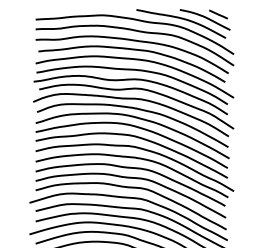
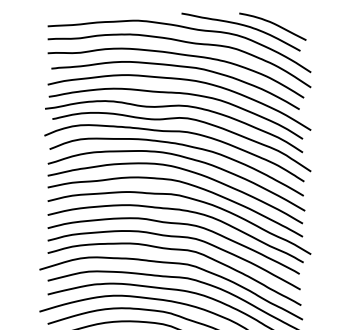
line: (218, 14) -> (290, 19), removed

